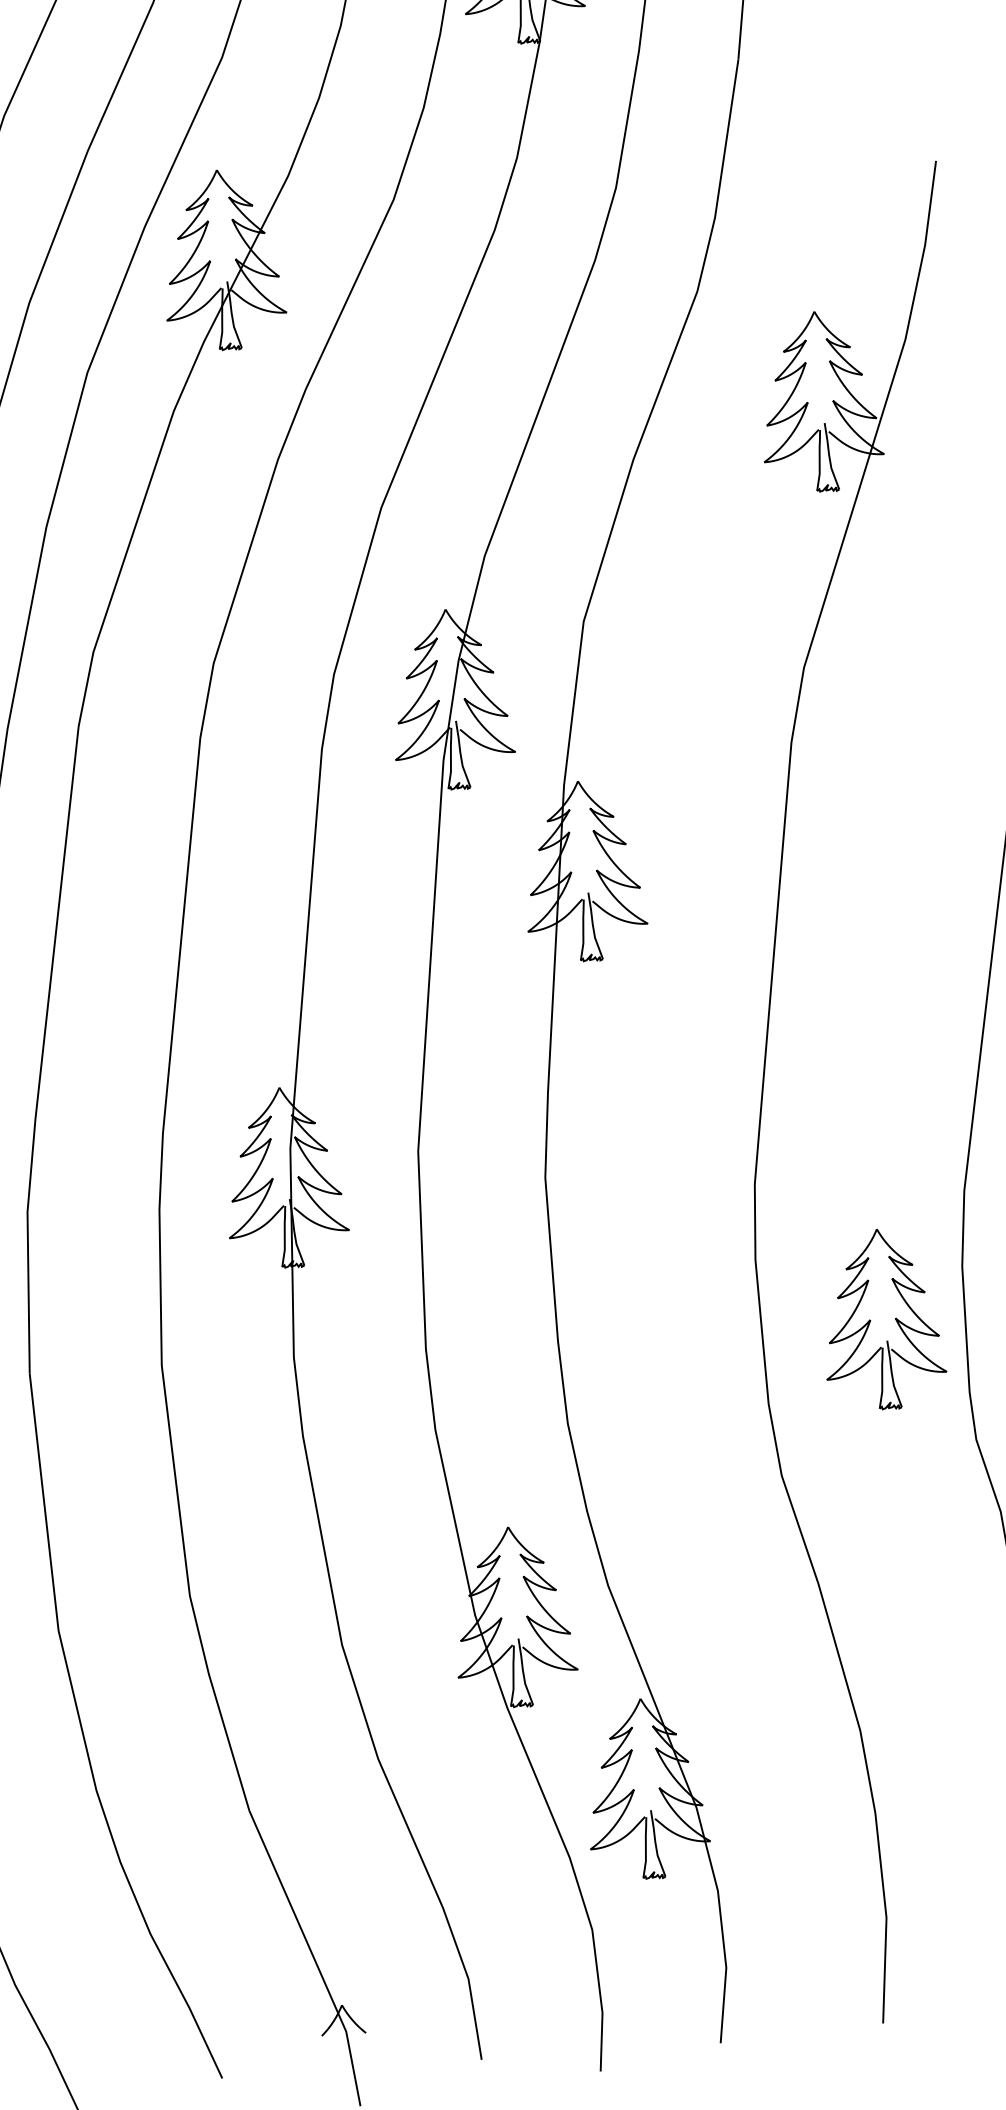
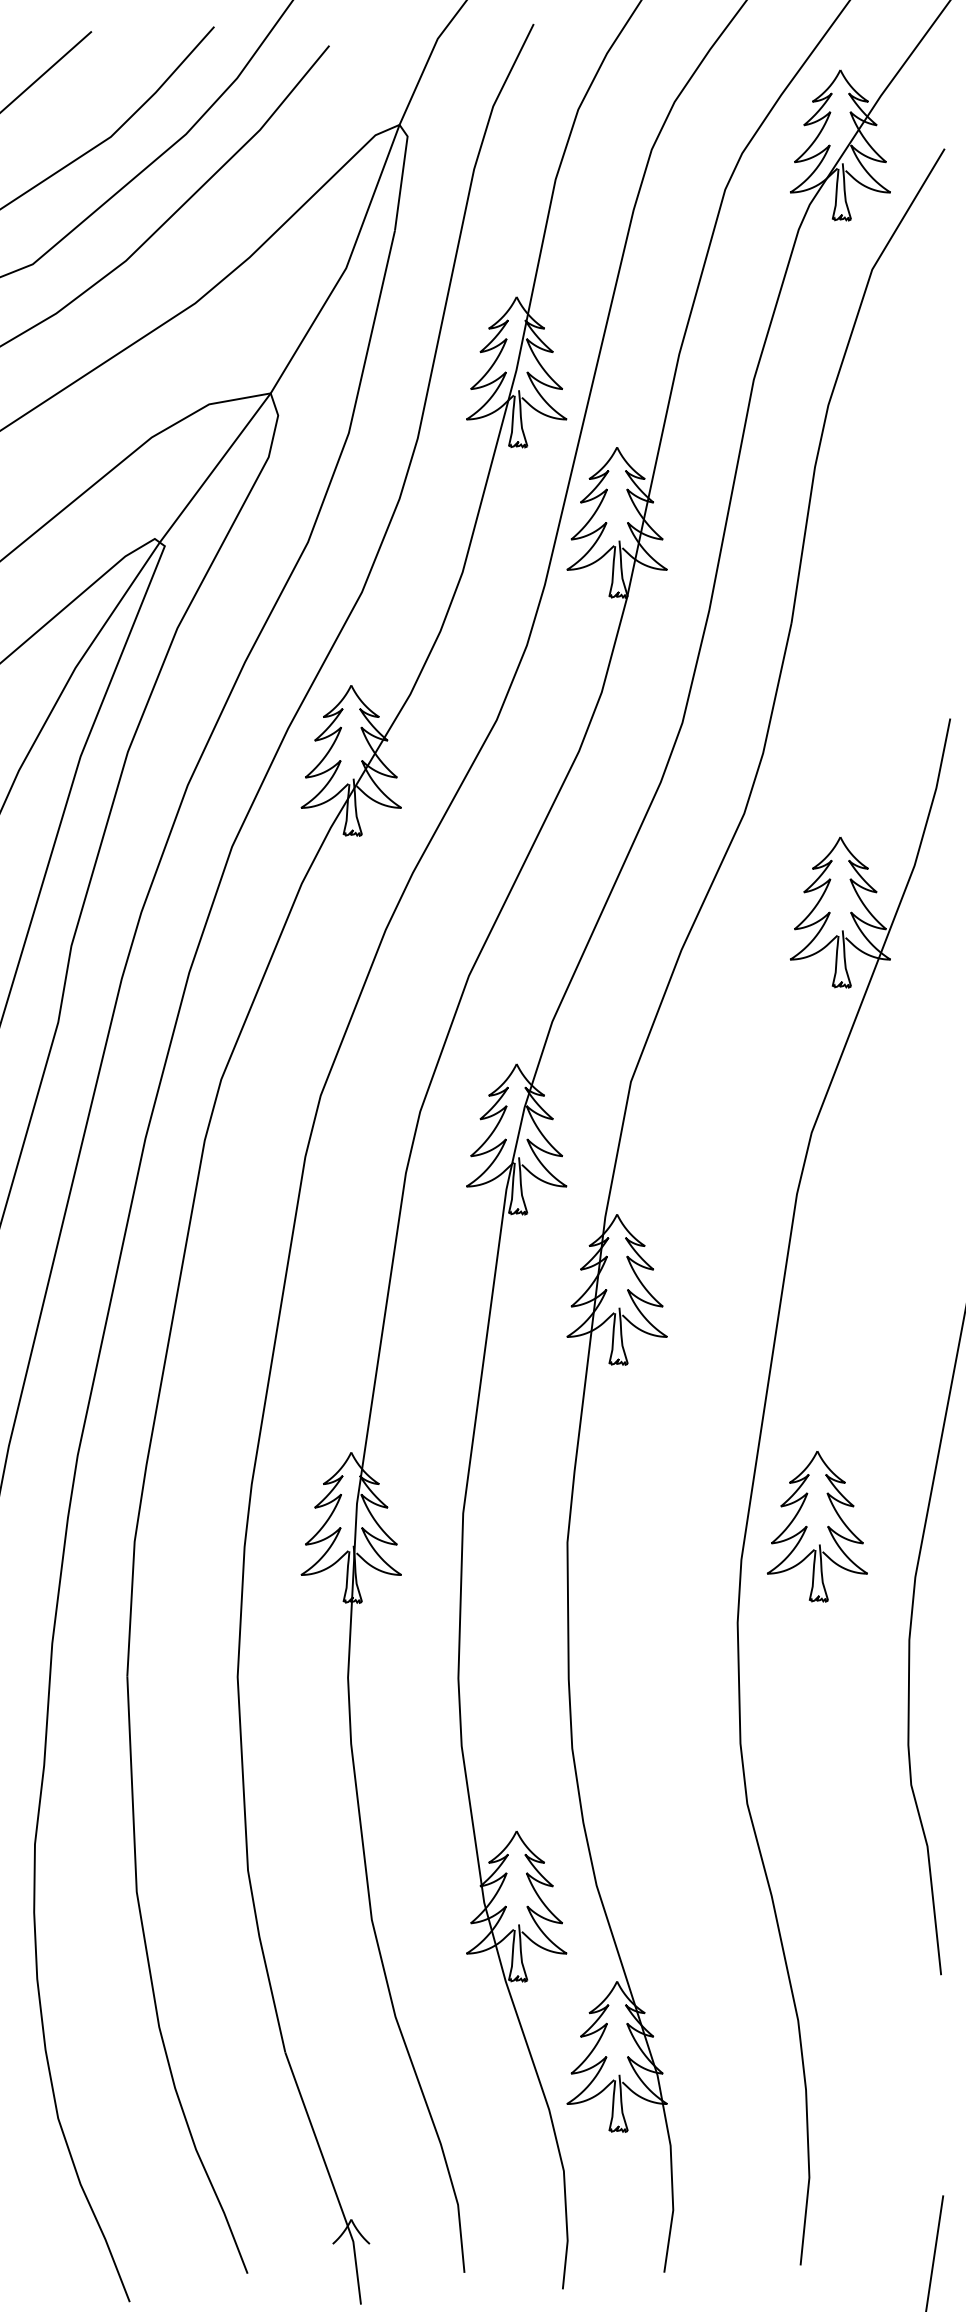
part: (881, 1319) -> (816, 1526), moved

